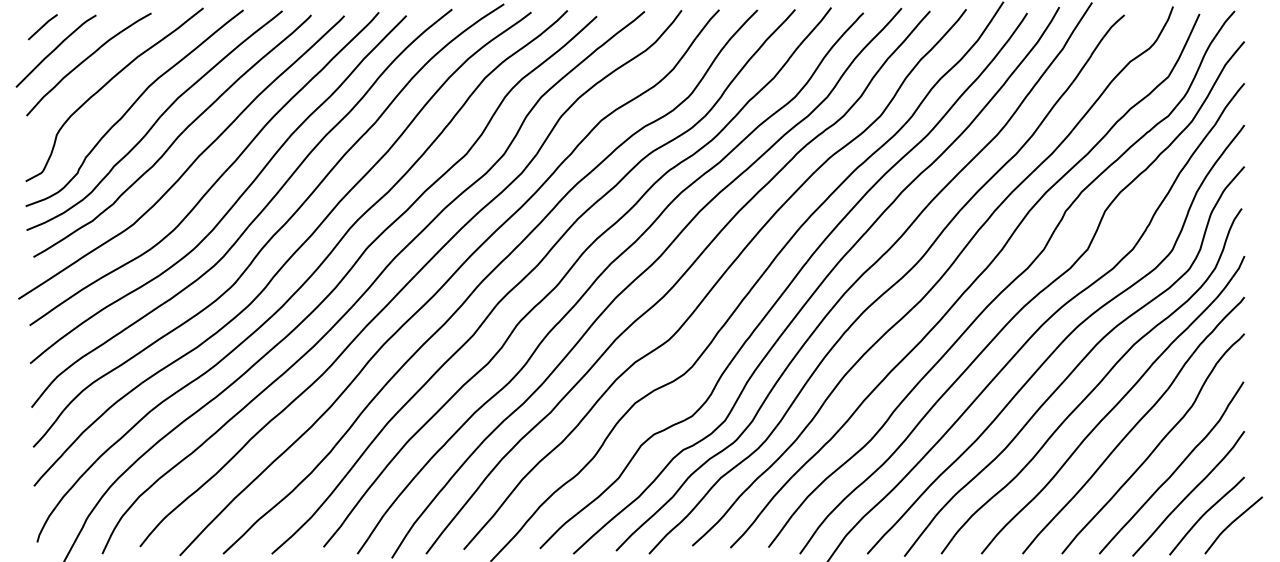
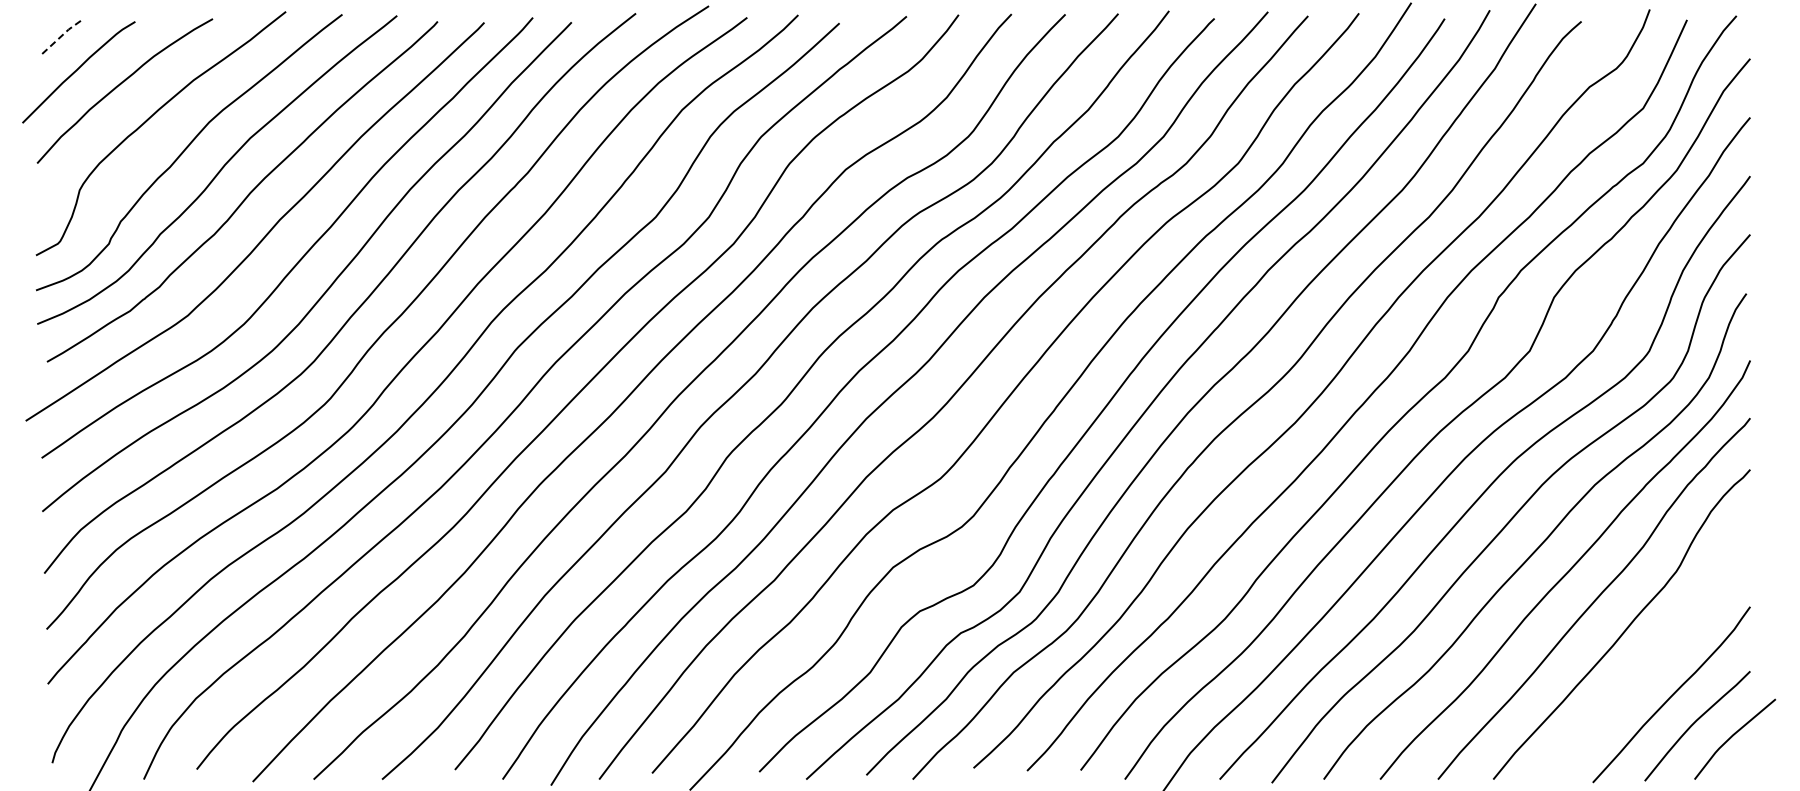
line: (42, 26) -> (59, 37), solid -> dashed
curve: (1174, 470) -> (1651, 662), removed

